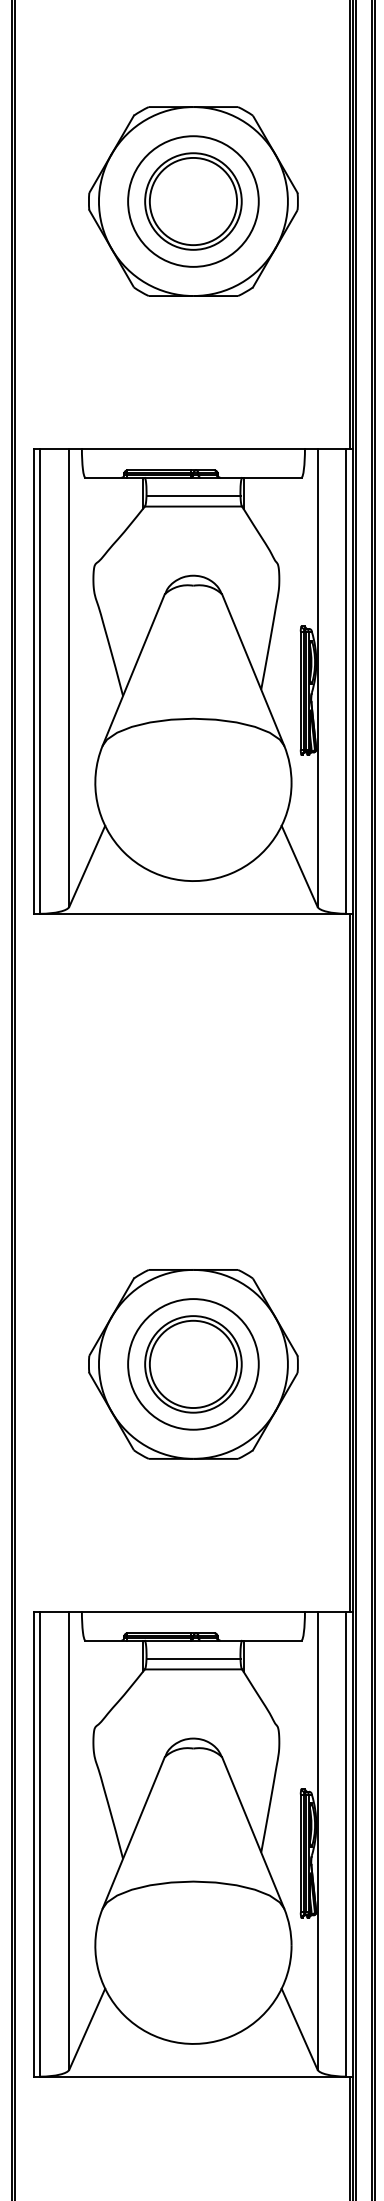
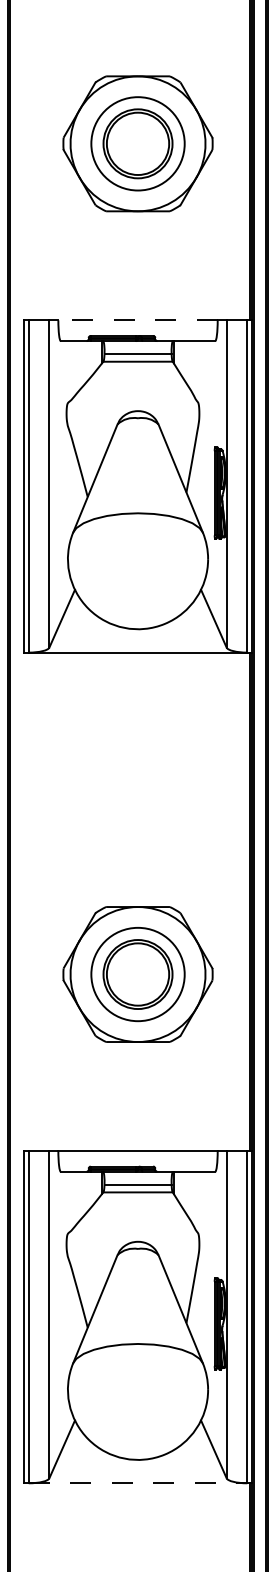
line: (194, 448) -> (138, 320), solid -> dashed
line: (194, 2076) -> (138, 1483), solid -> dashed

